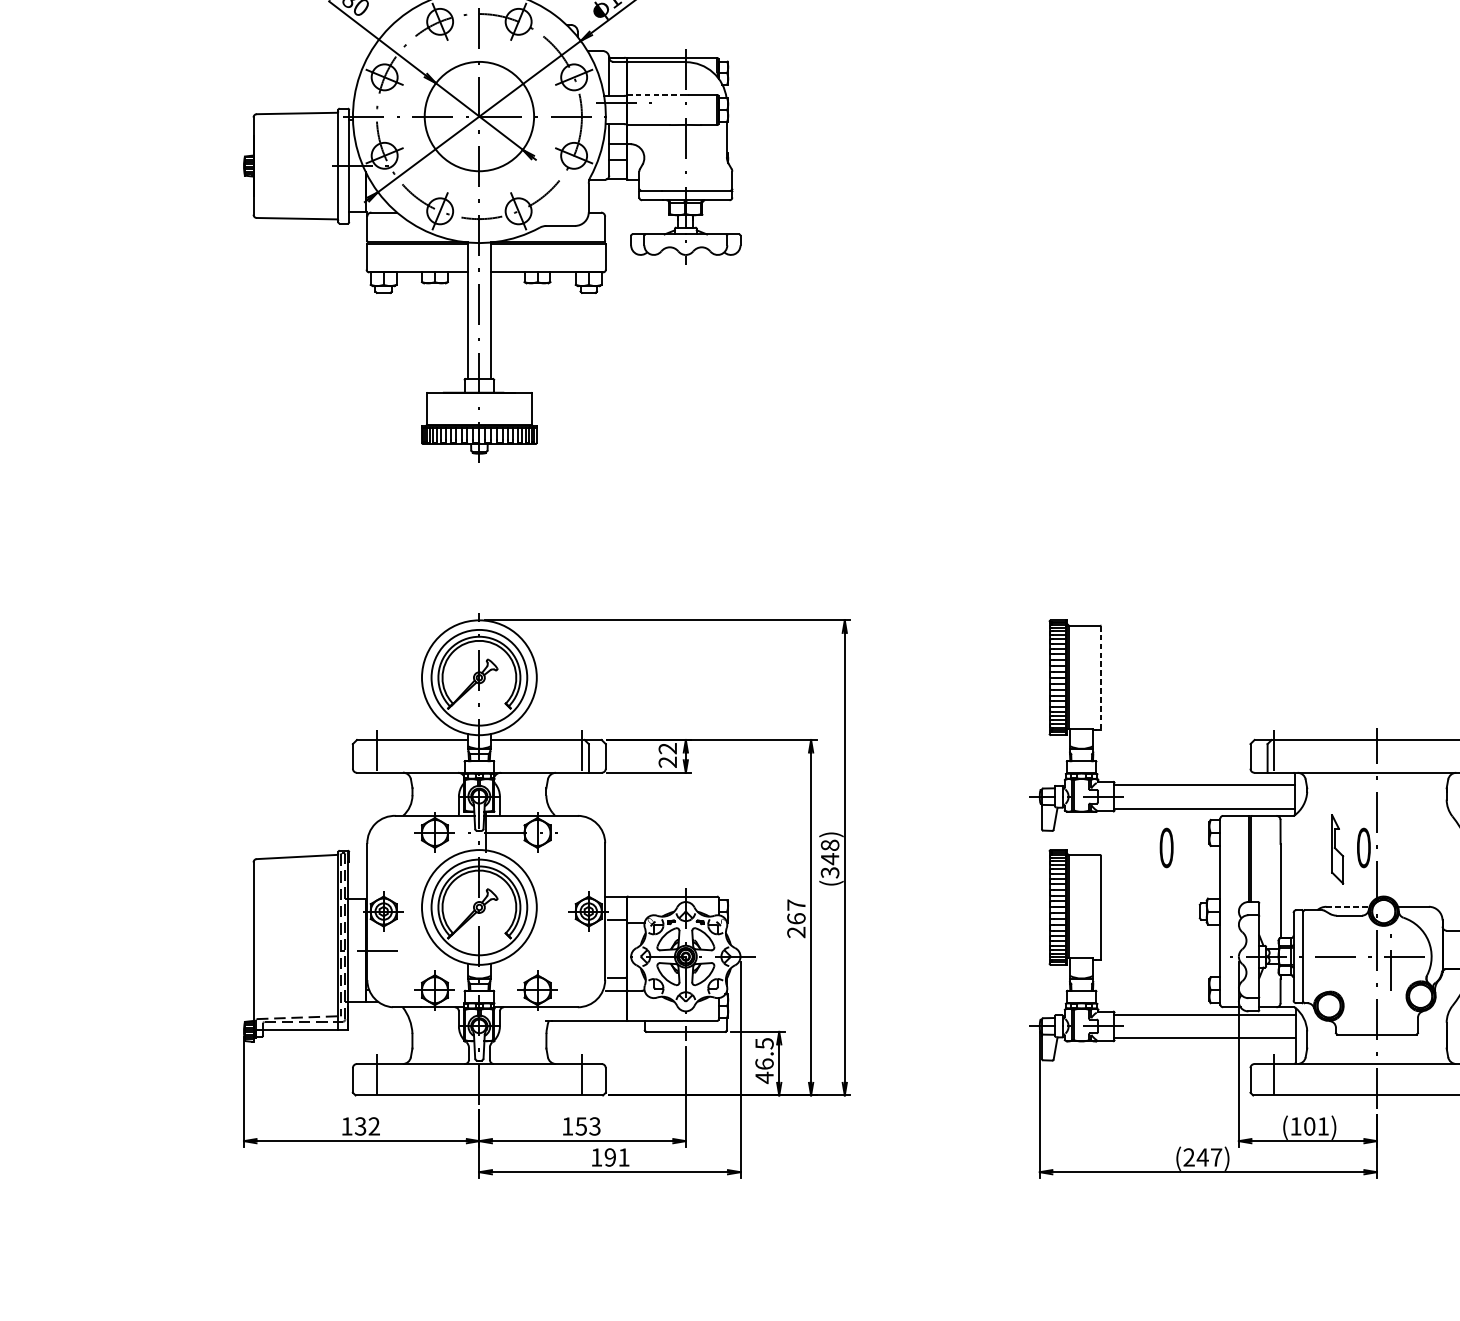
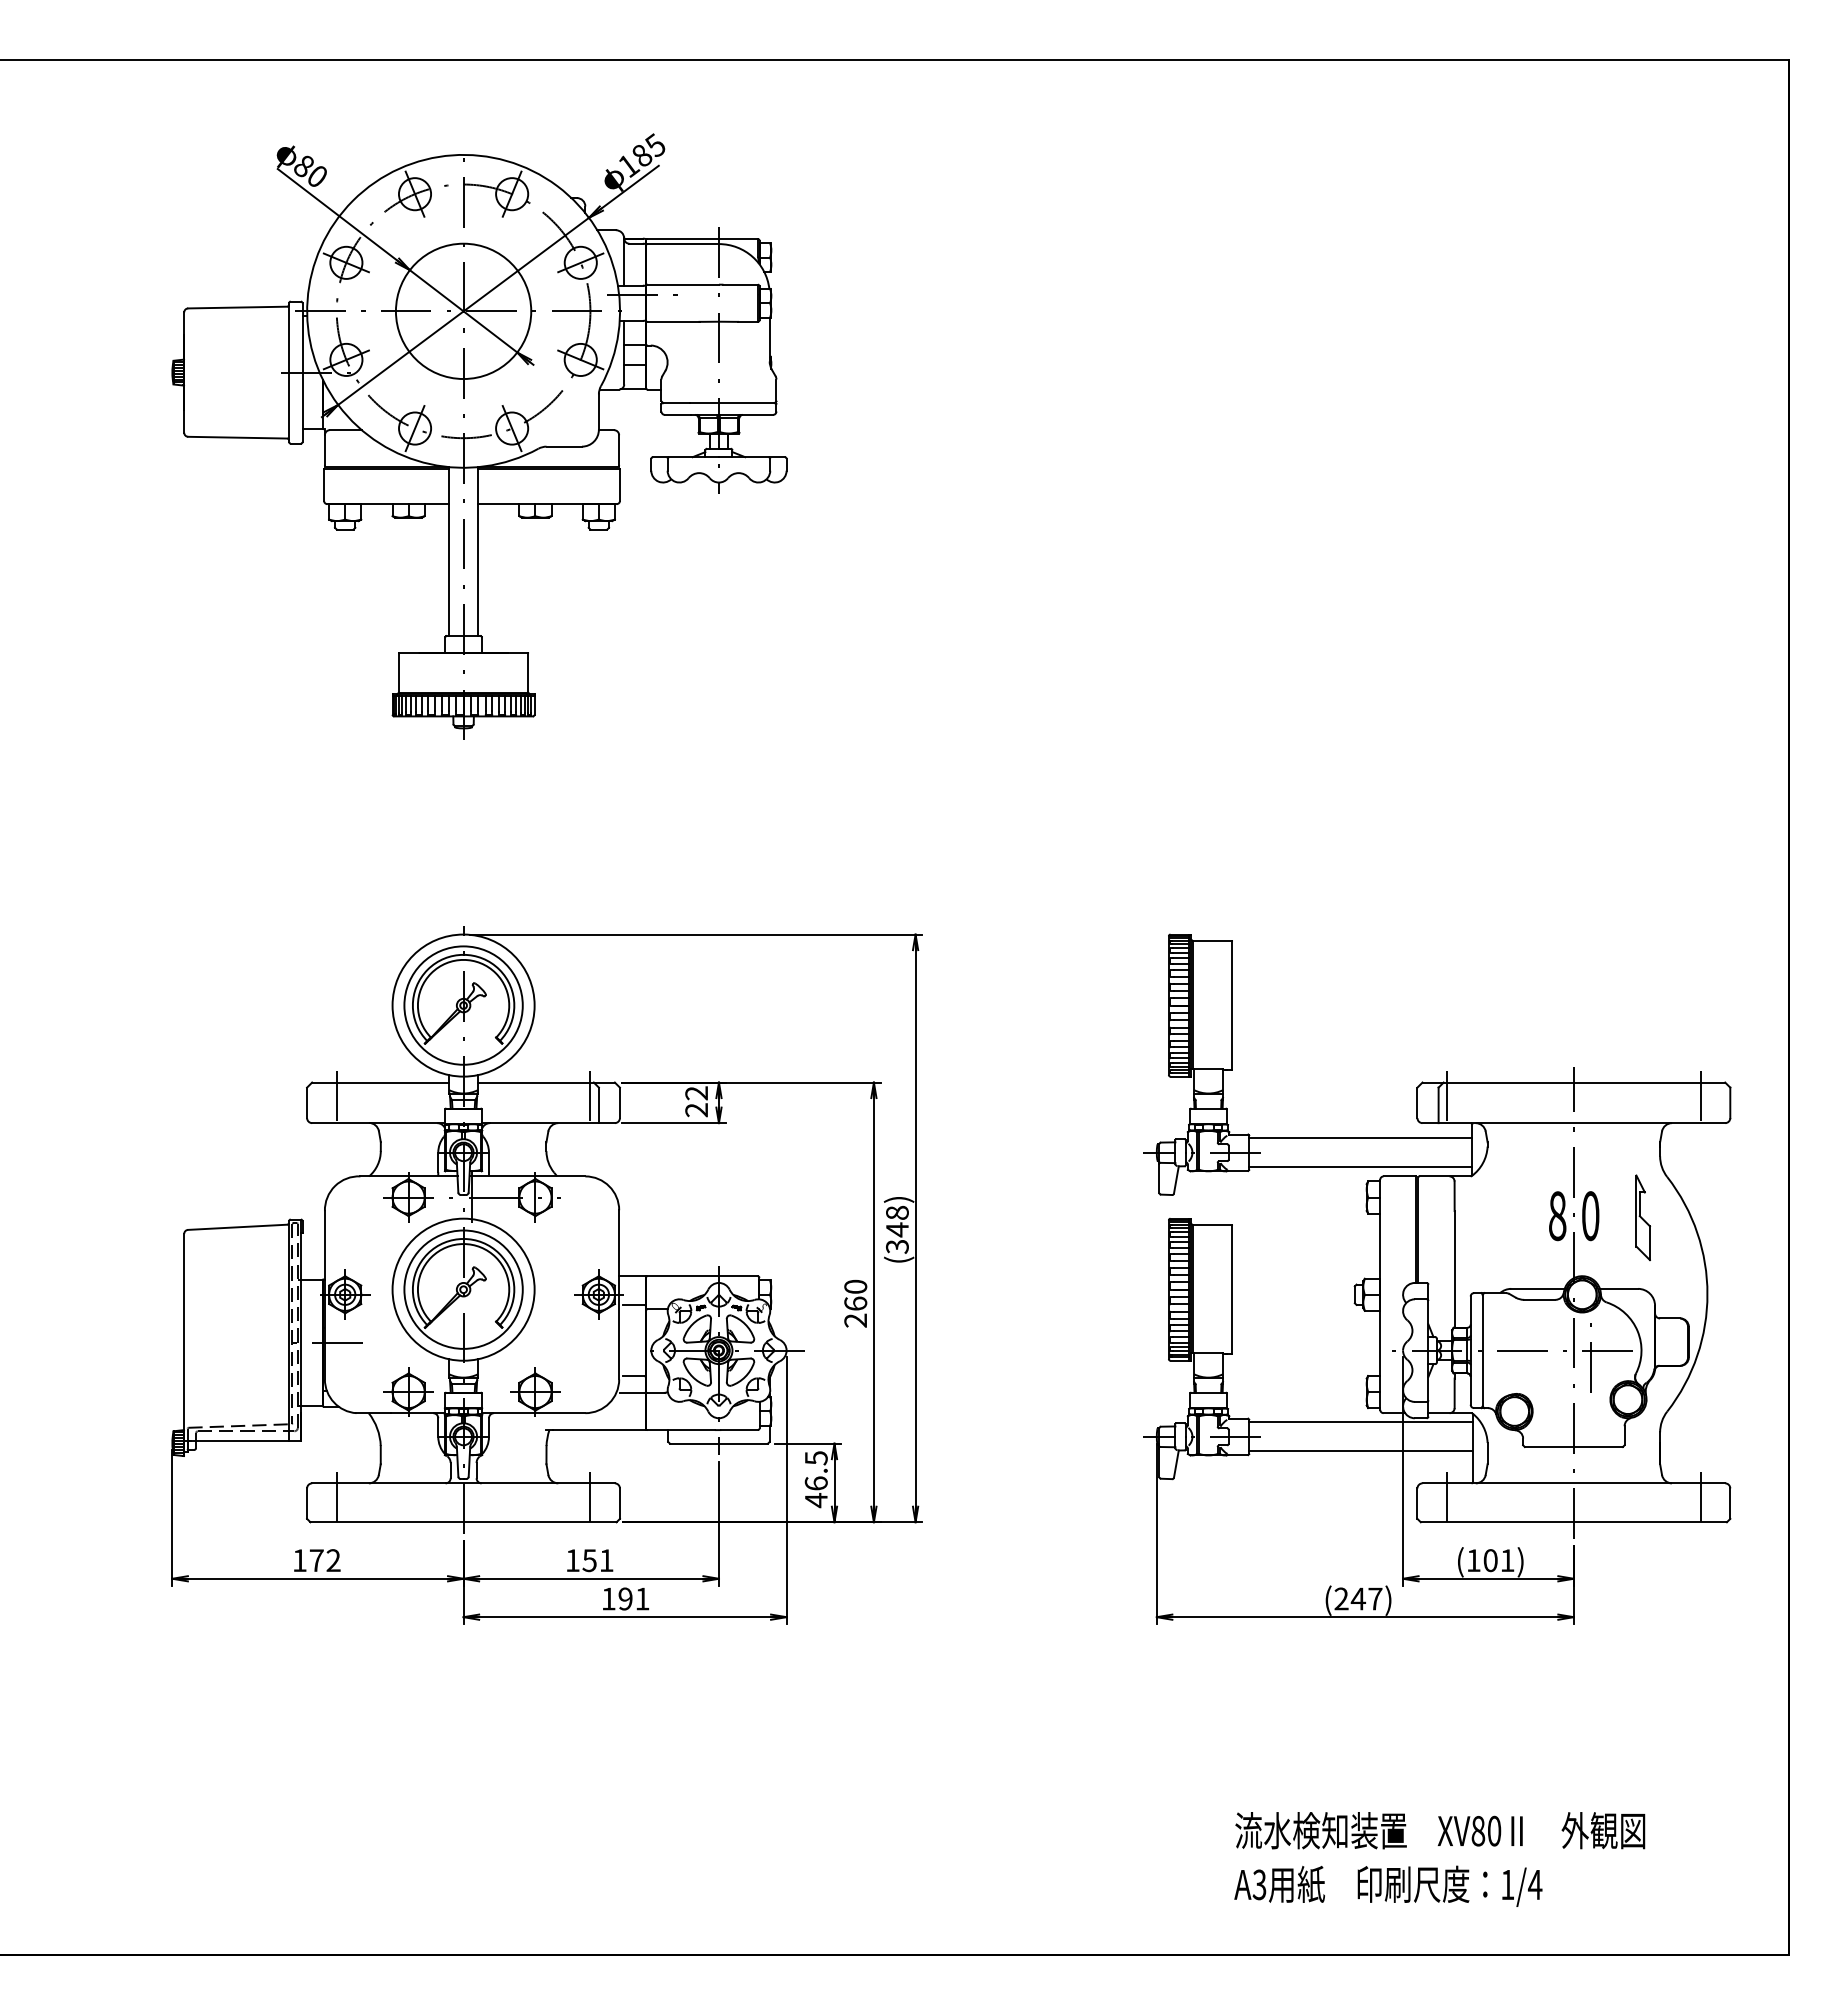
line: (657, 94) -> (683, 284), dashed -> solid
line: (1100, 678) -> (1232, 1006), dashed -> solid
text: (1363, 847) -> (1557, 1215), 0 -> 8
text: (1166, 848) -> (1590, 1216), moved
part: (1337, 849) -> (1642, 1217), moved
text: (796, 904) -> (855, 1286), 267 -> 260
line: (1347, 906) -> (1537, 1288), dashed -> solid
text: (360, 1126) -> (316, 1560), 132 -> 172
text: (594, 1126) -> (606, 1560), 153 -> 151

